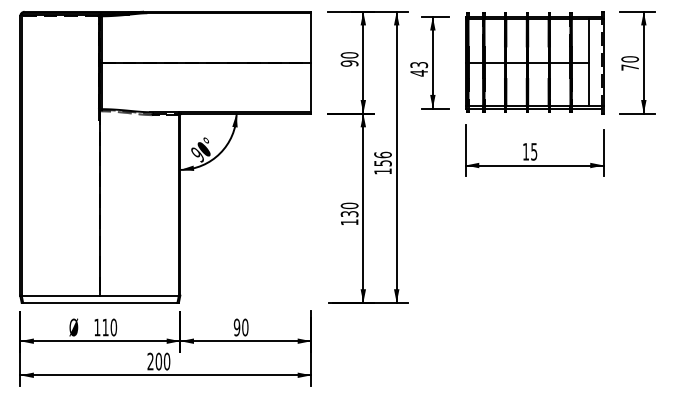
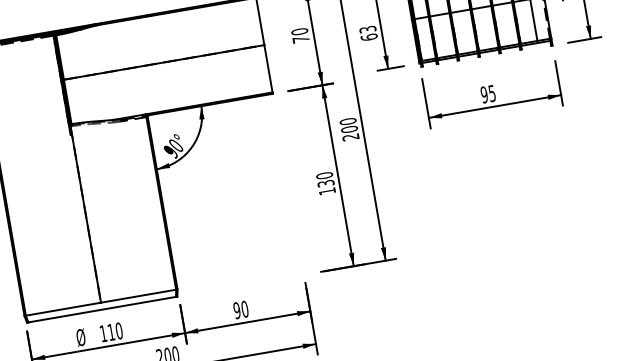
text: (349, 63) -> (300, 39), 90 -> 70
text: (419, 72) -> (369, 36), 43 -> 63
text: (525, 151) -> (483, 94), 15 -> 95
text: (382, 162) -> (348, 128), 156 -> 200

